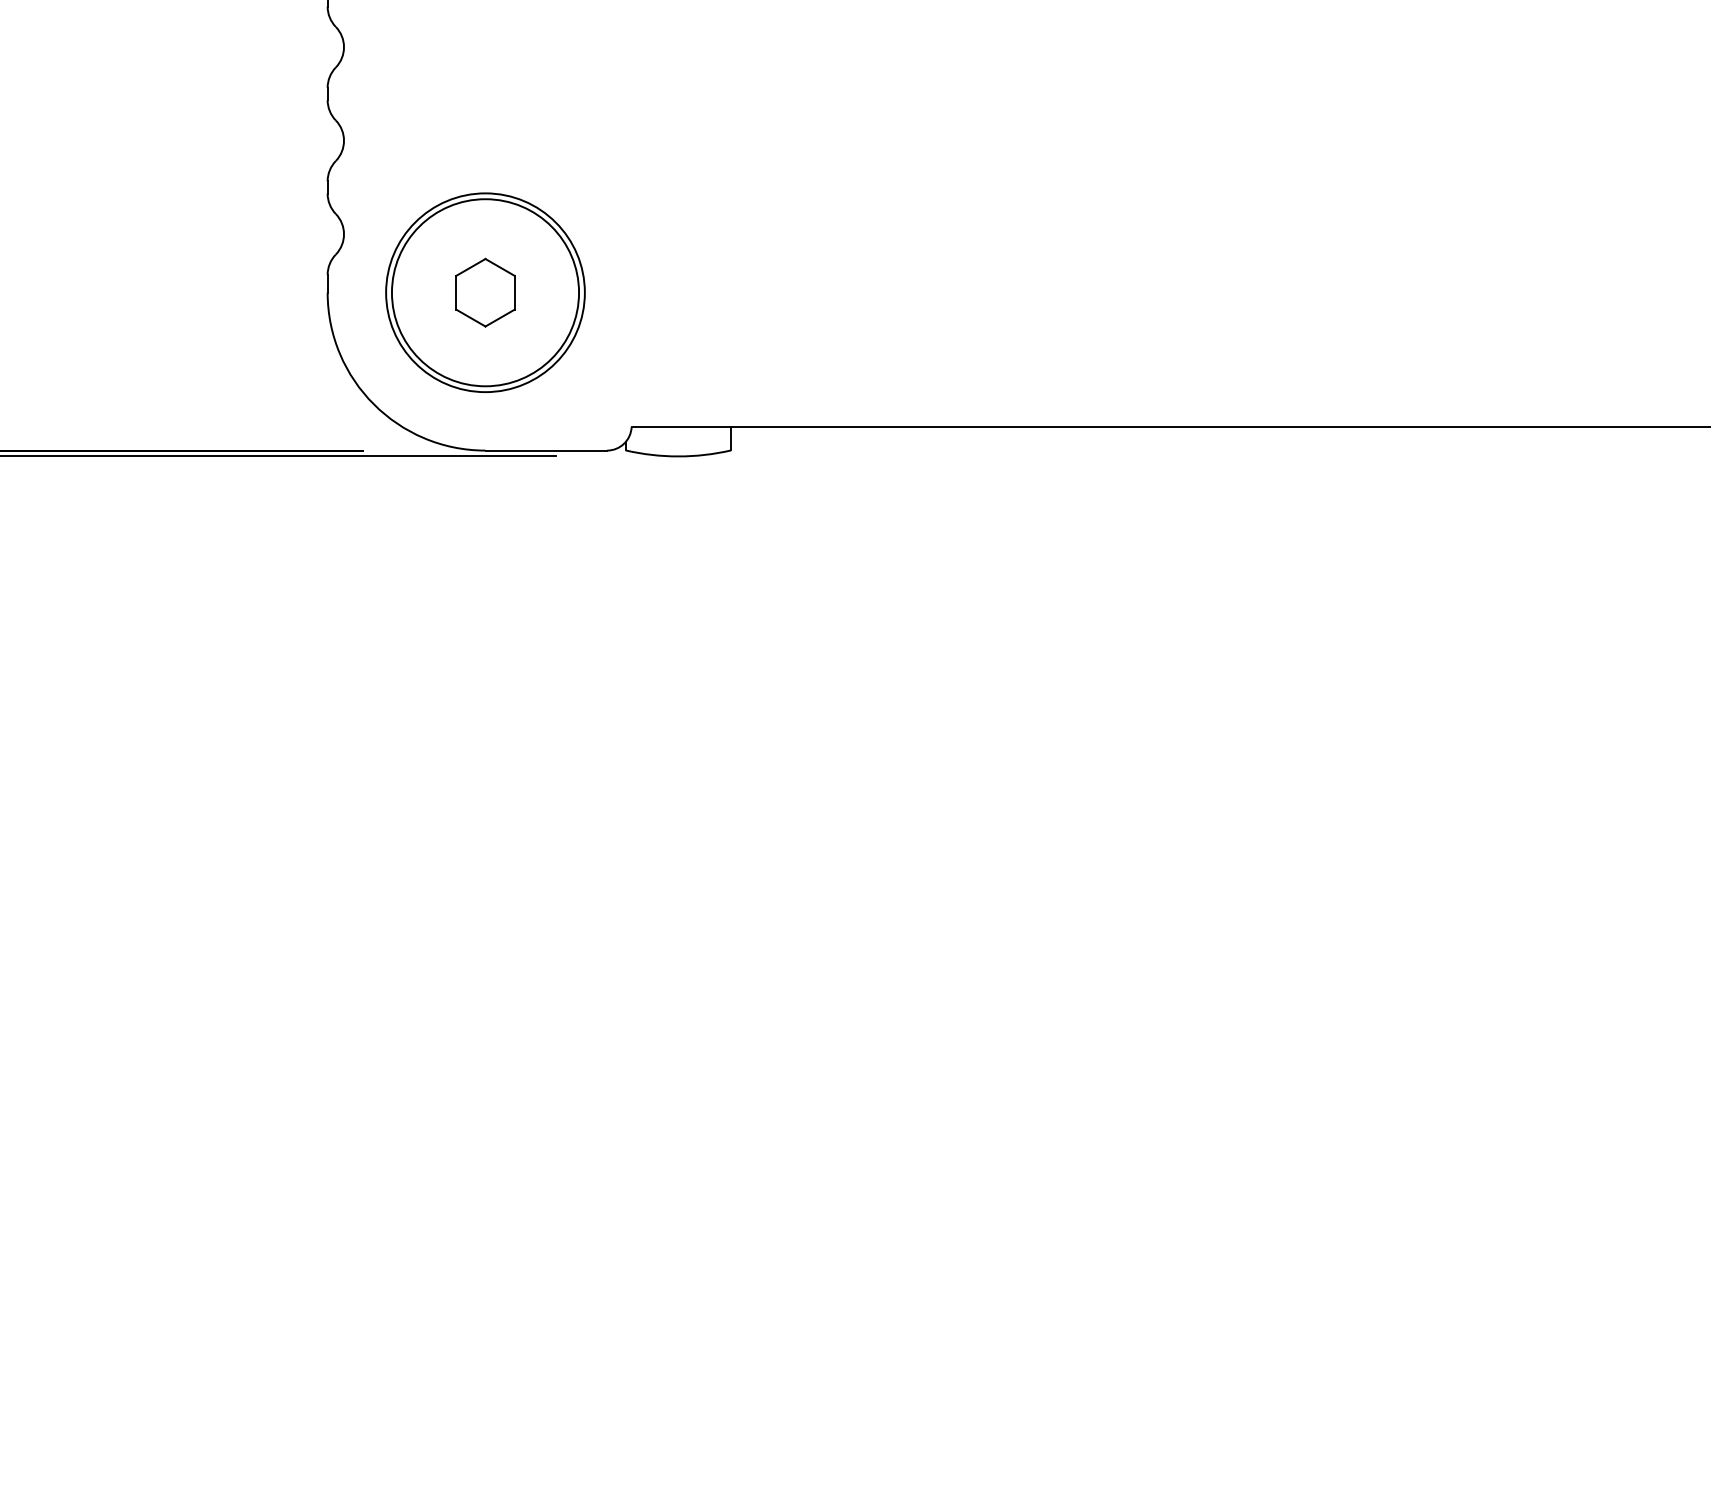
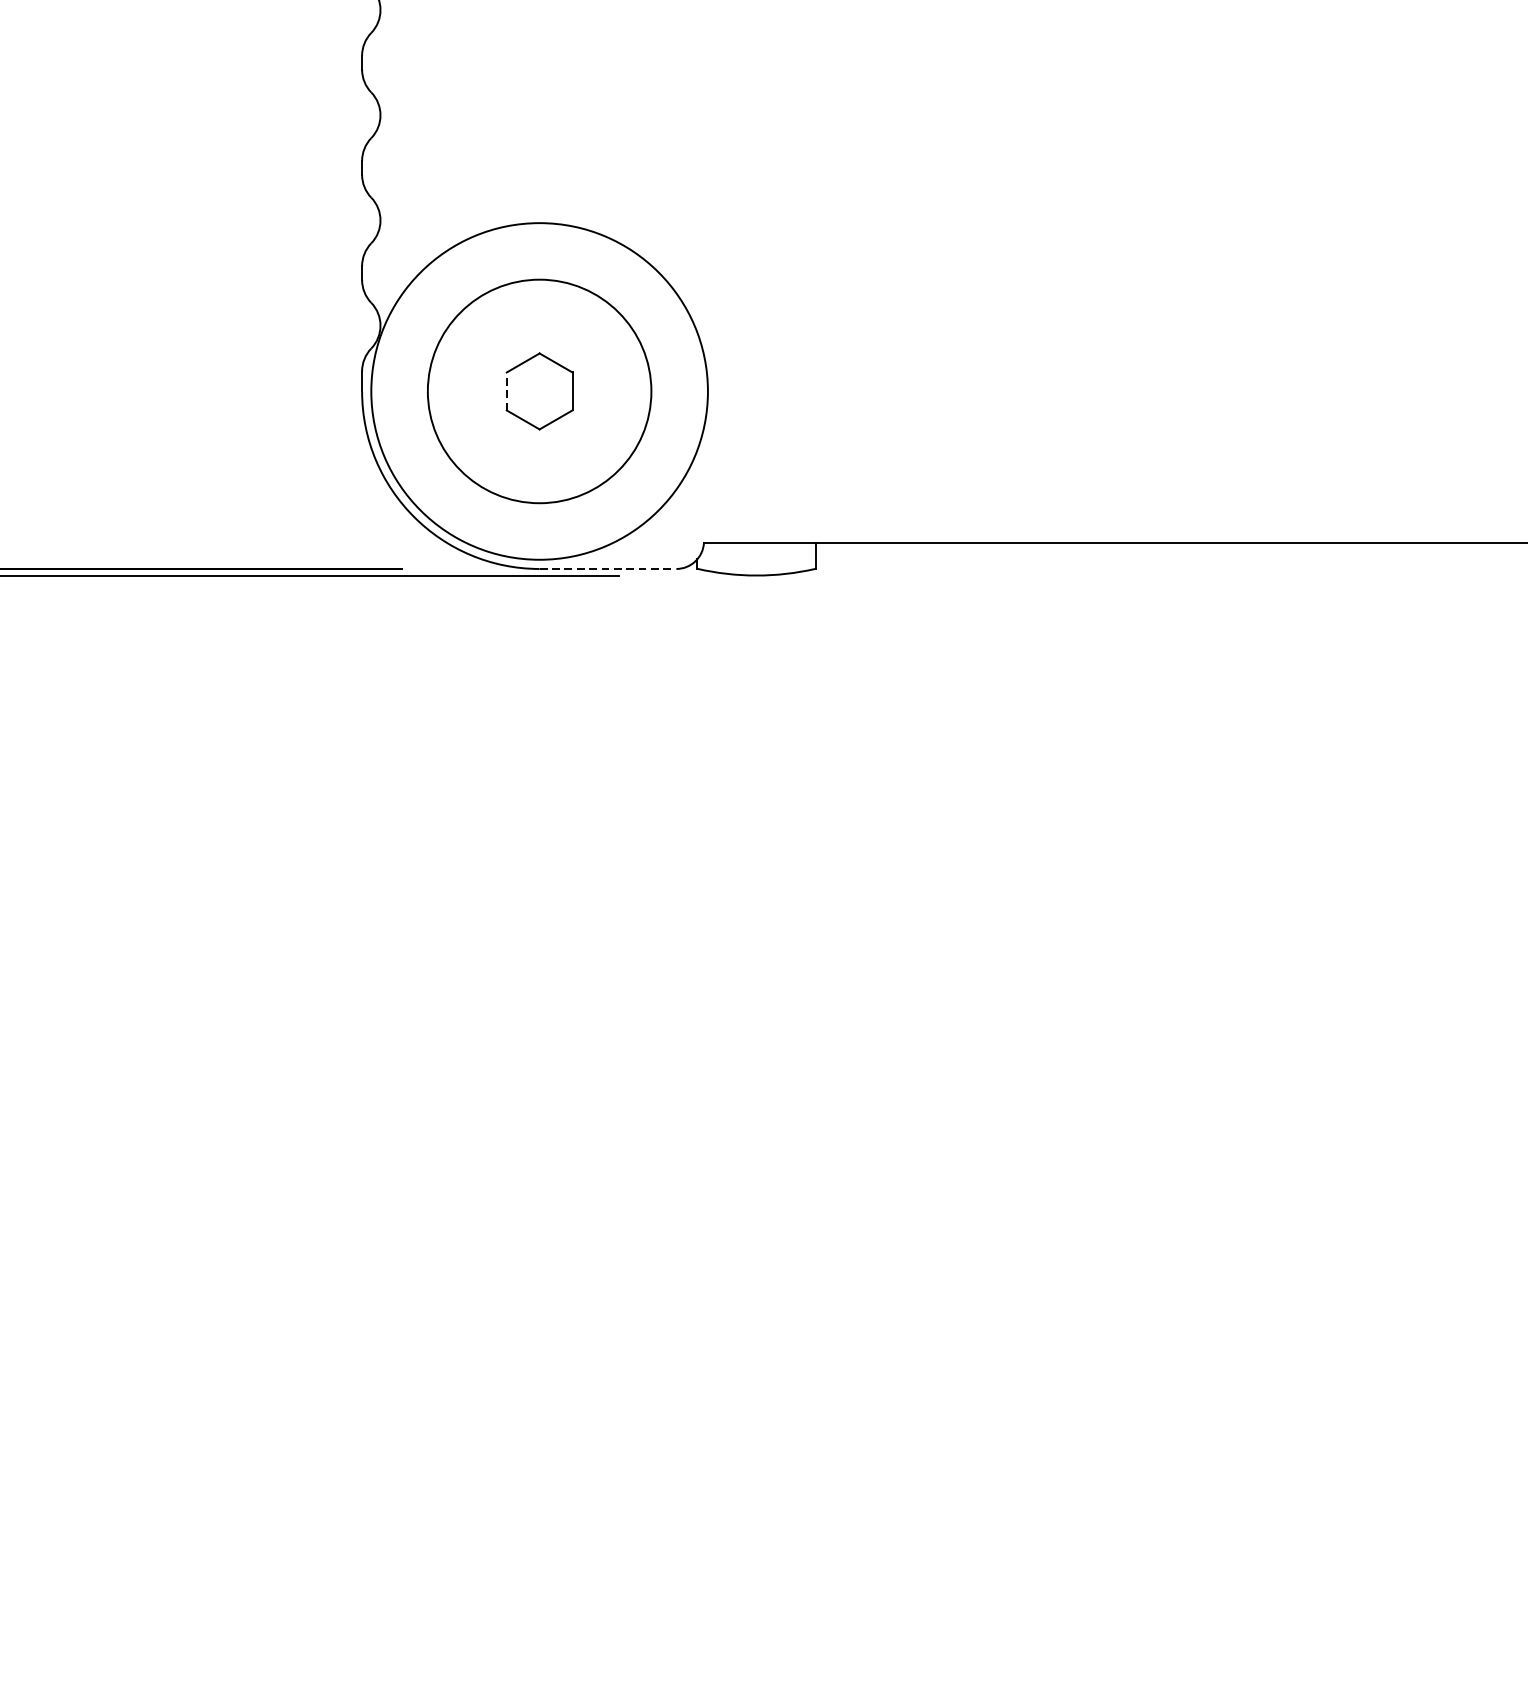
line: (456, 292) -> (507, 391), solid -> dashed
circle: (485, 292) -> (539, 391), size x1.6
line: (546, 450) -> (608, 568), solid -> dashed

